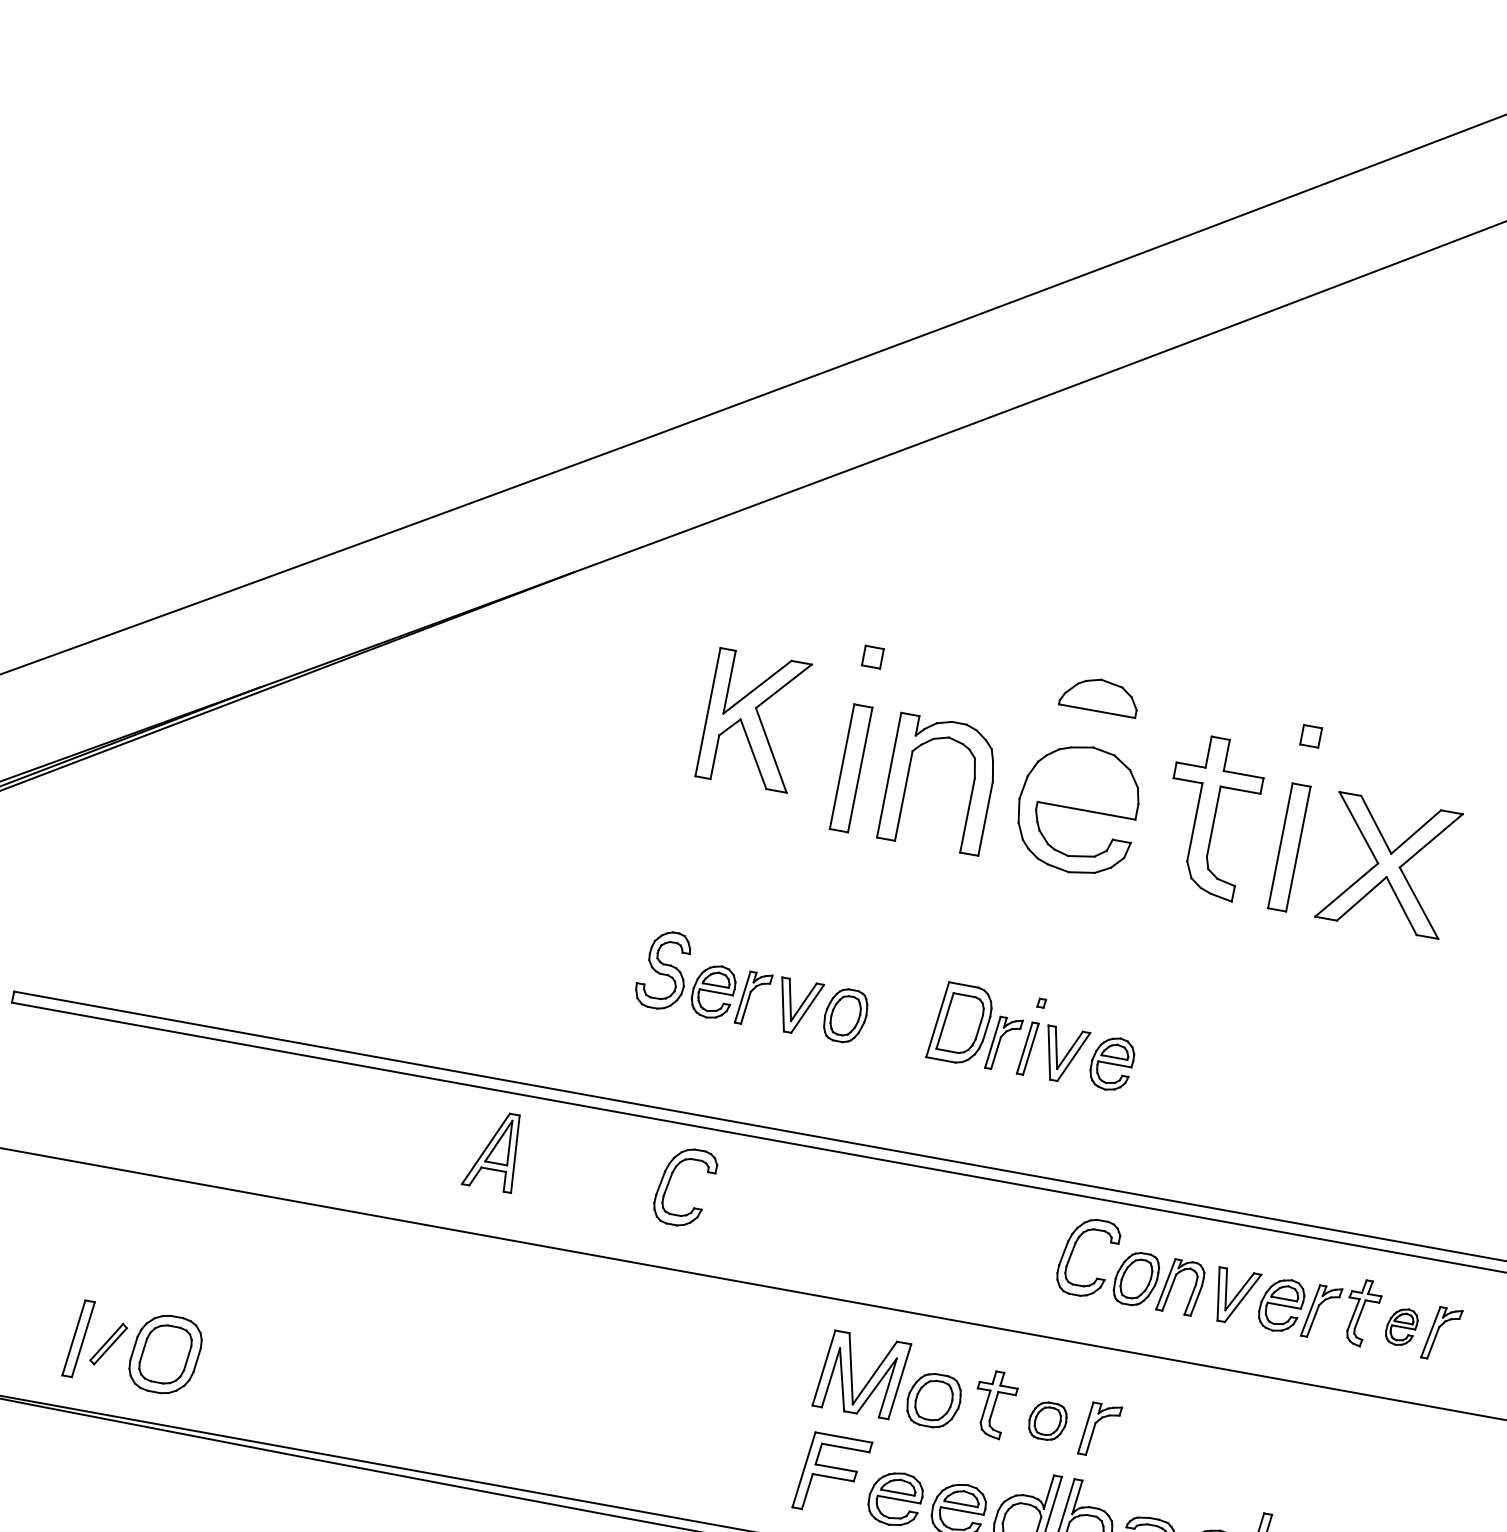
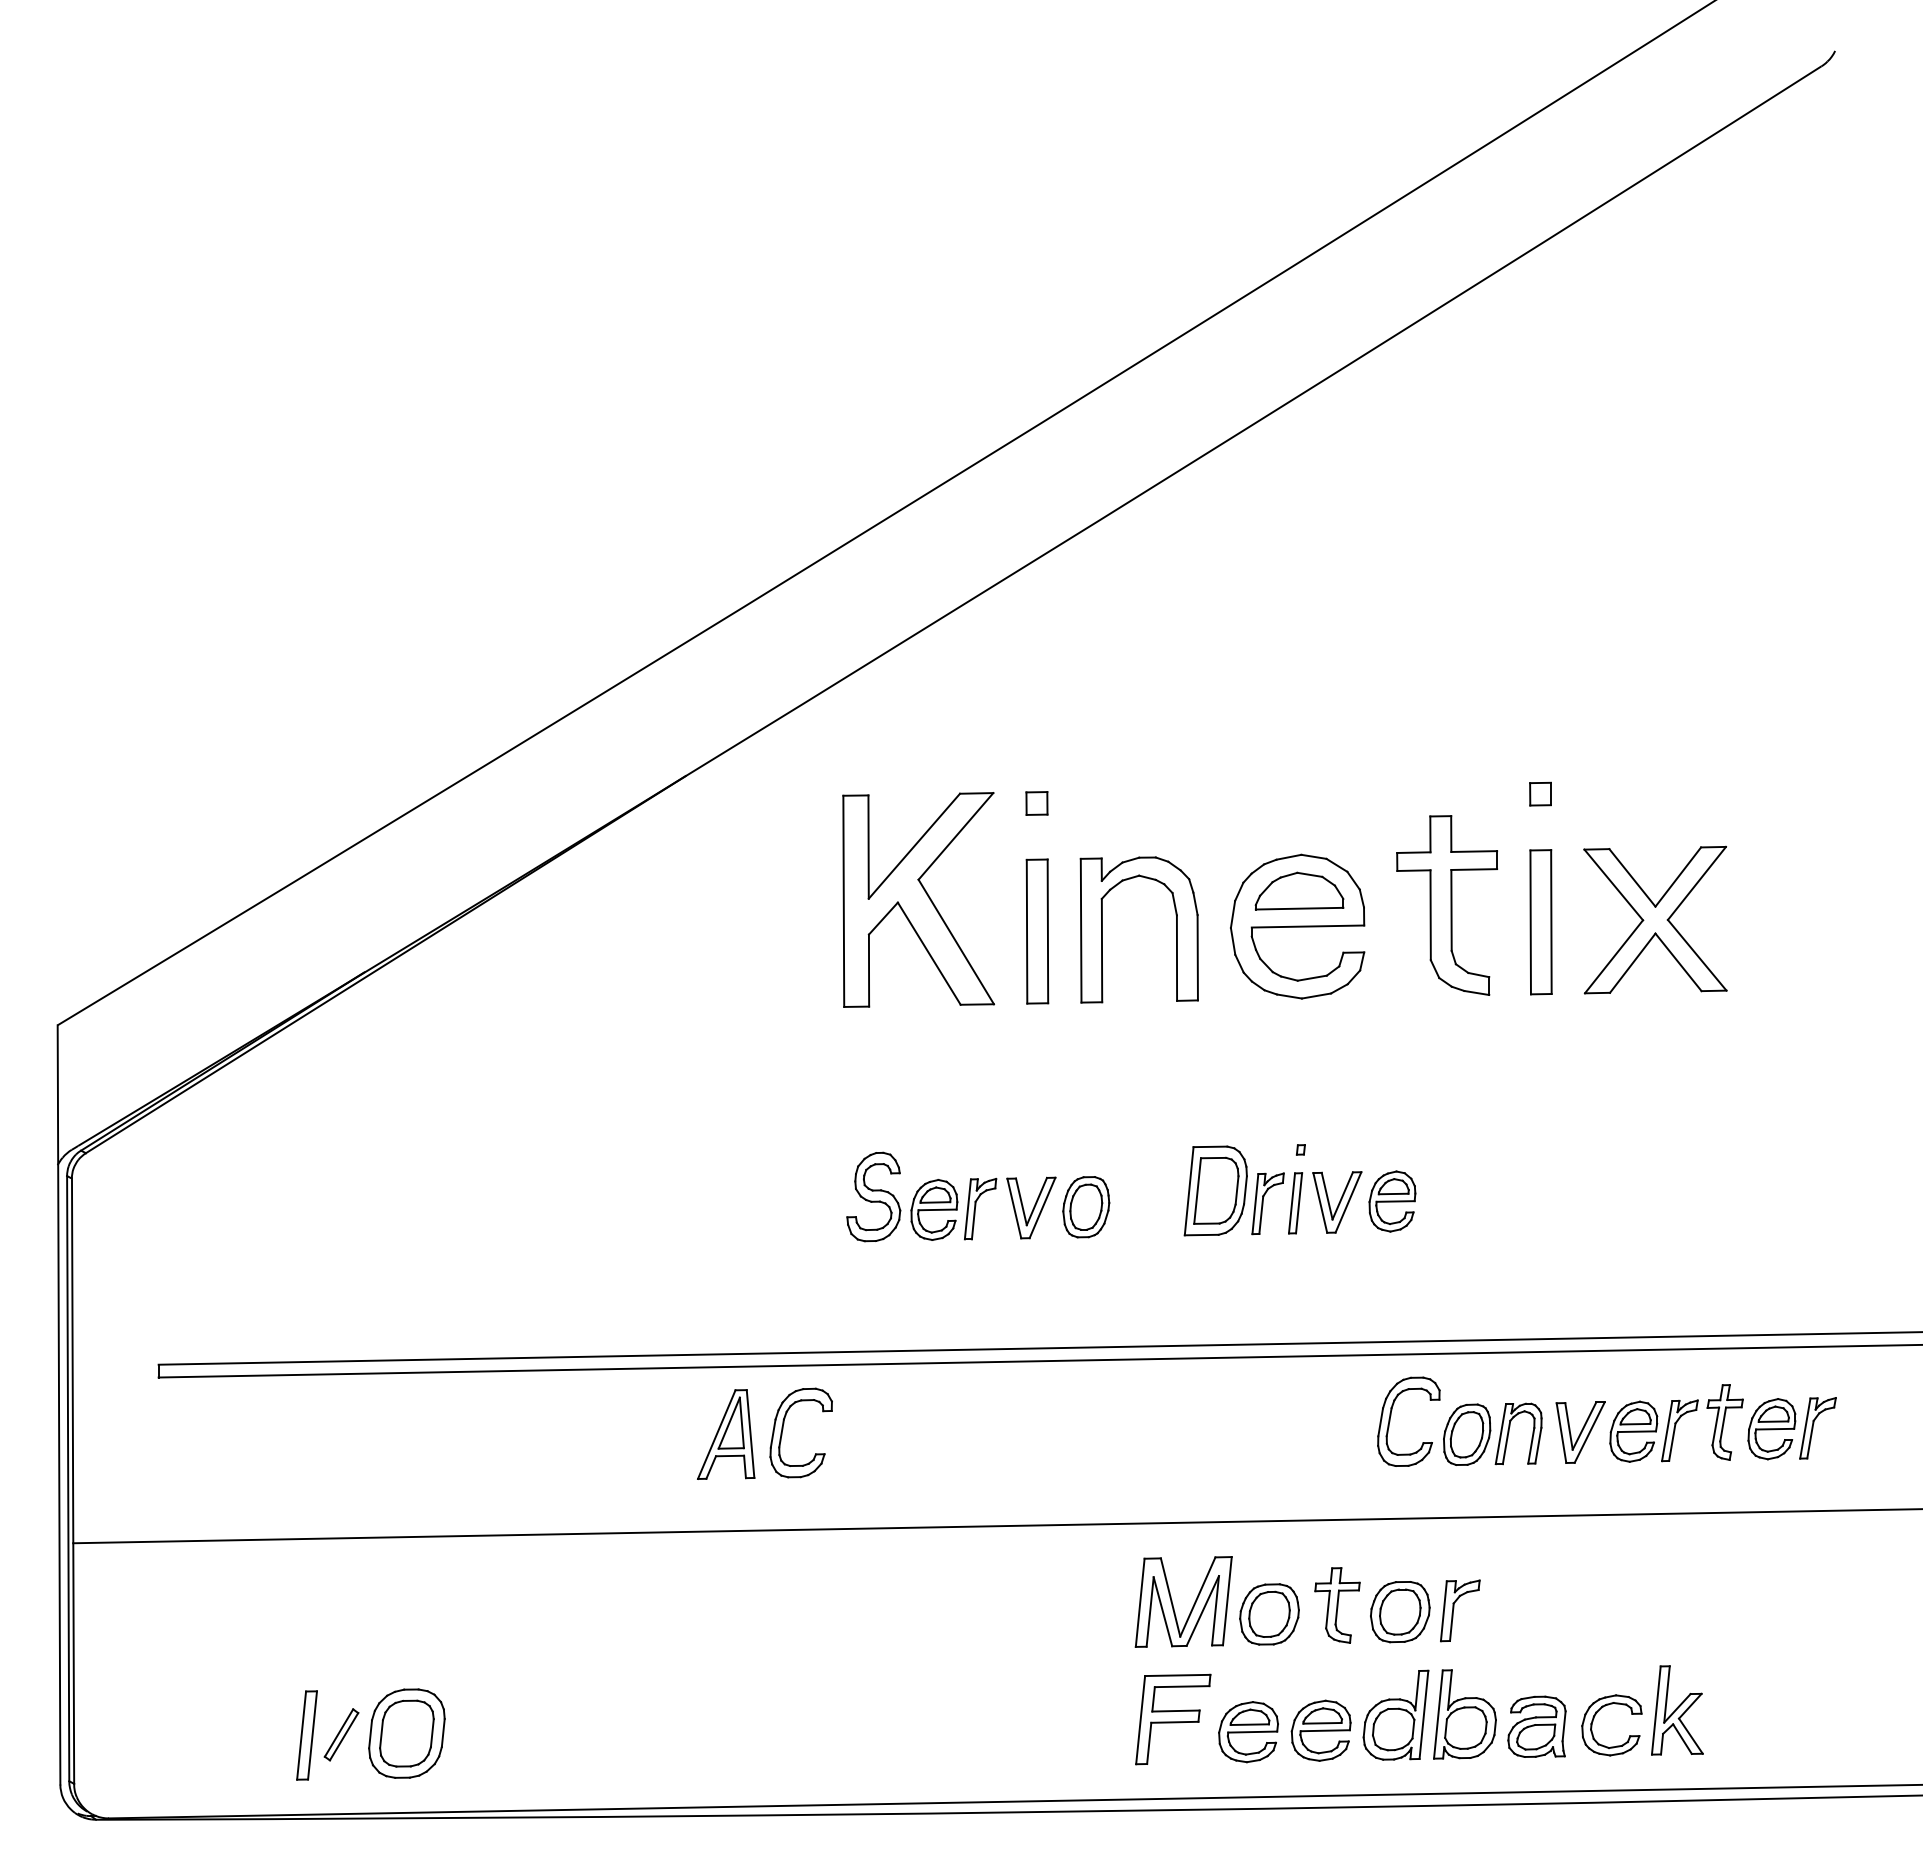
part: (1100, 695) -> (1299, 890), moved
part: (753, 719) -> (918, 899), size x1.43
part: (670, 1181) -> (783, 1429), moved
part: (1401, 1327) -> (1771, 1429), size x1.43
part: (1047, 1421) -> (1400, 1612), size x1.43

